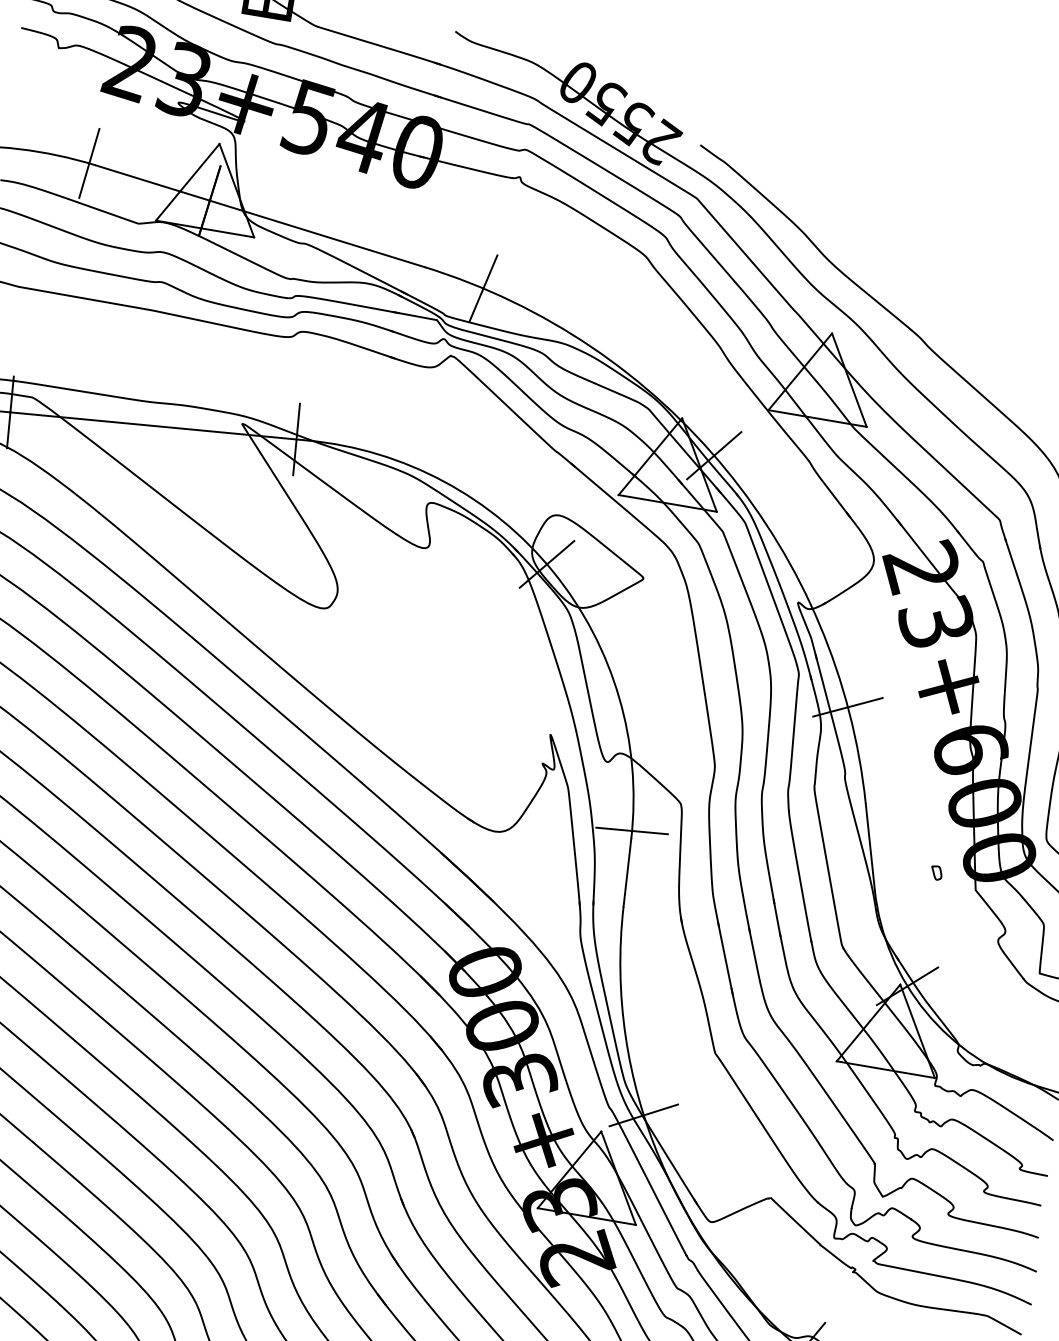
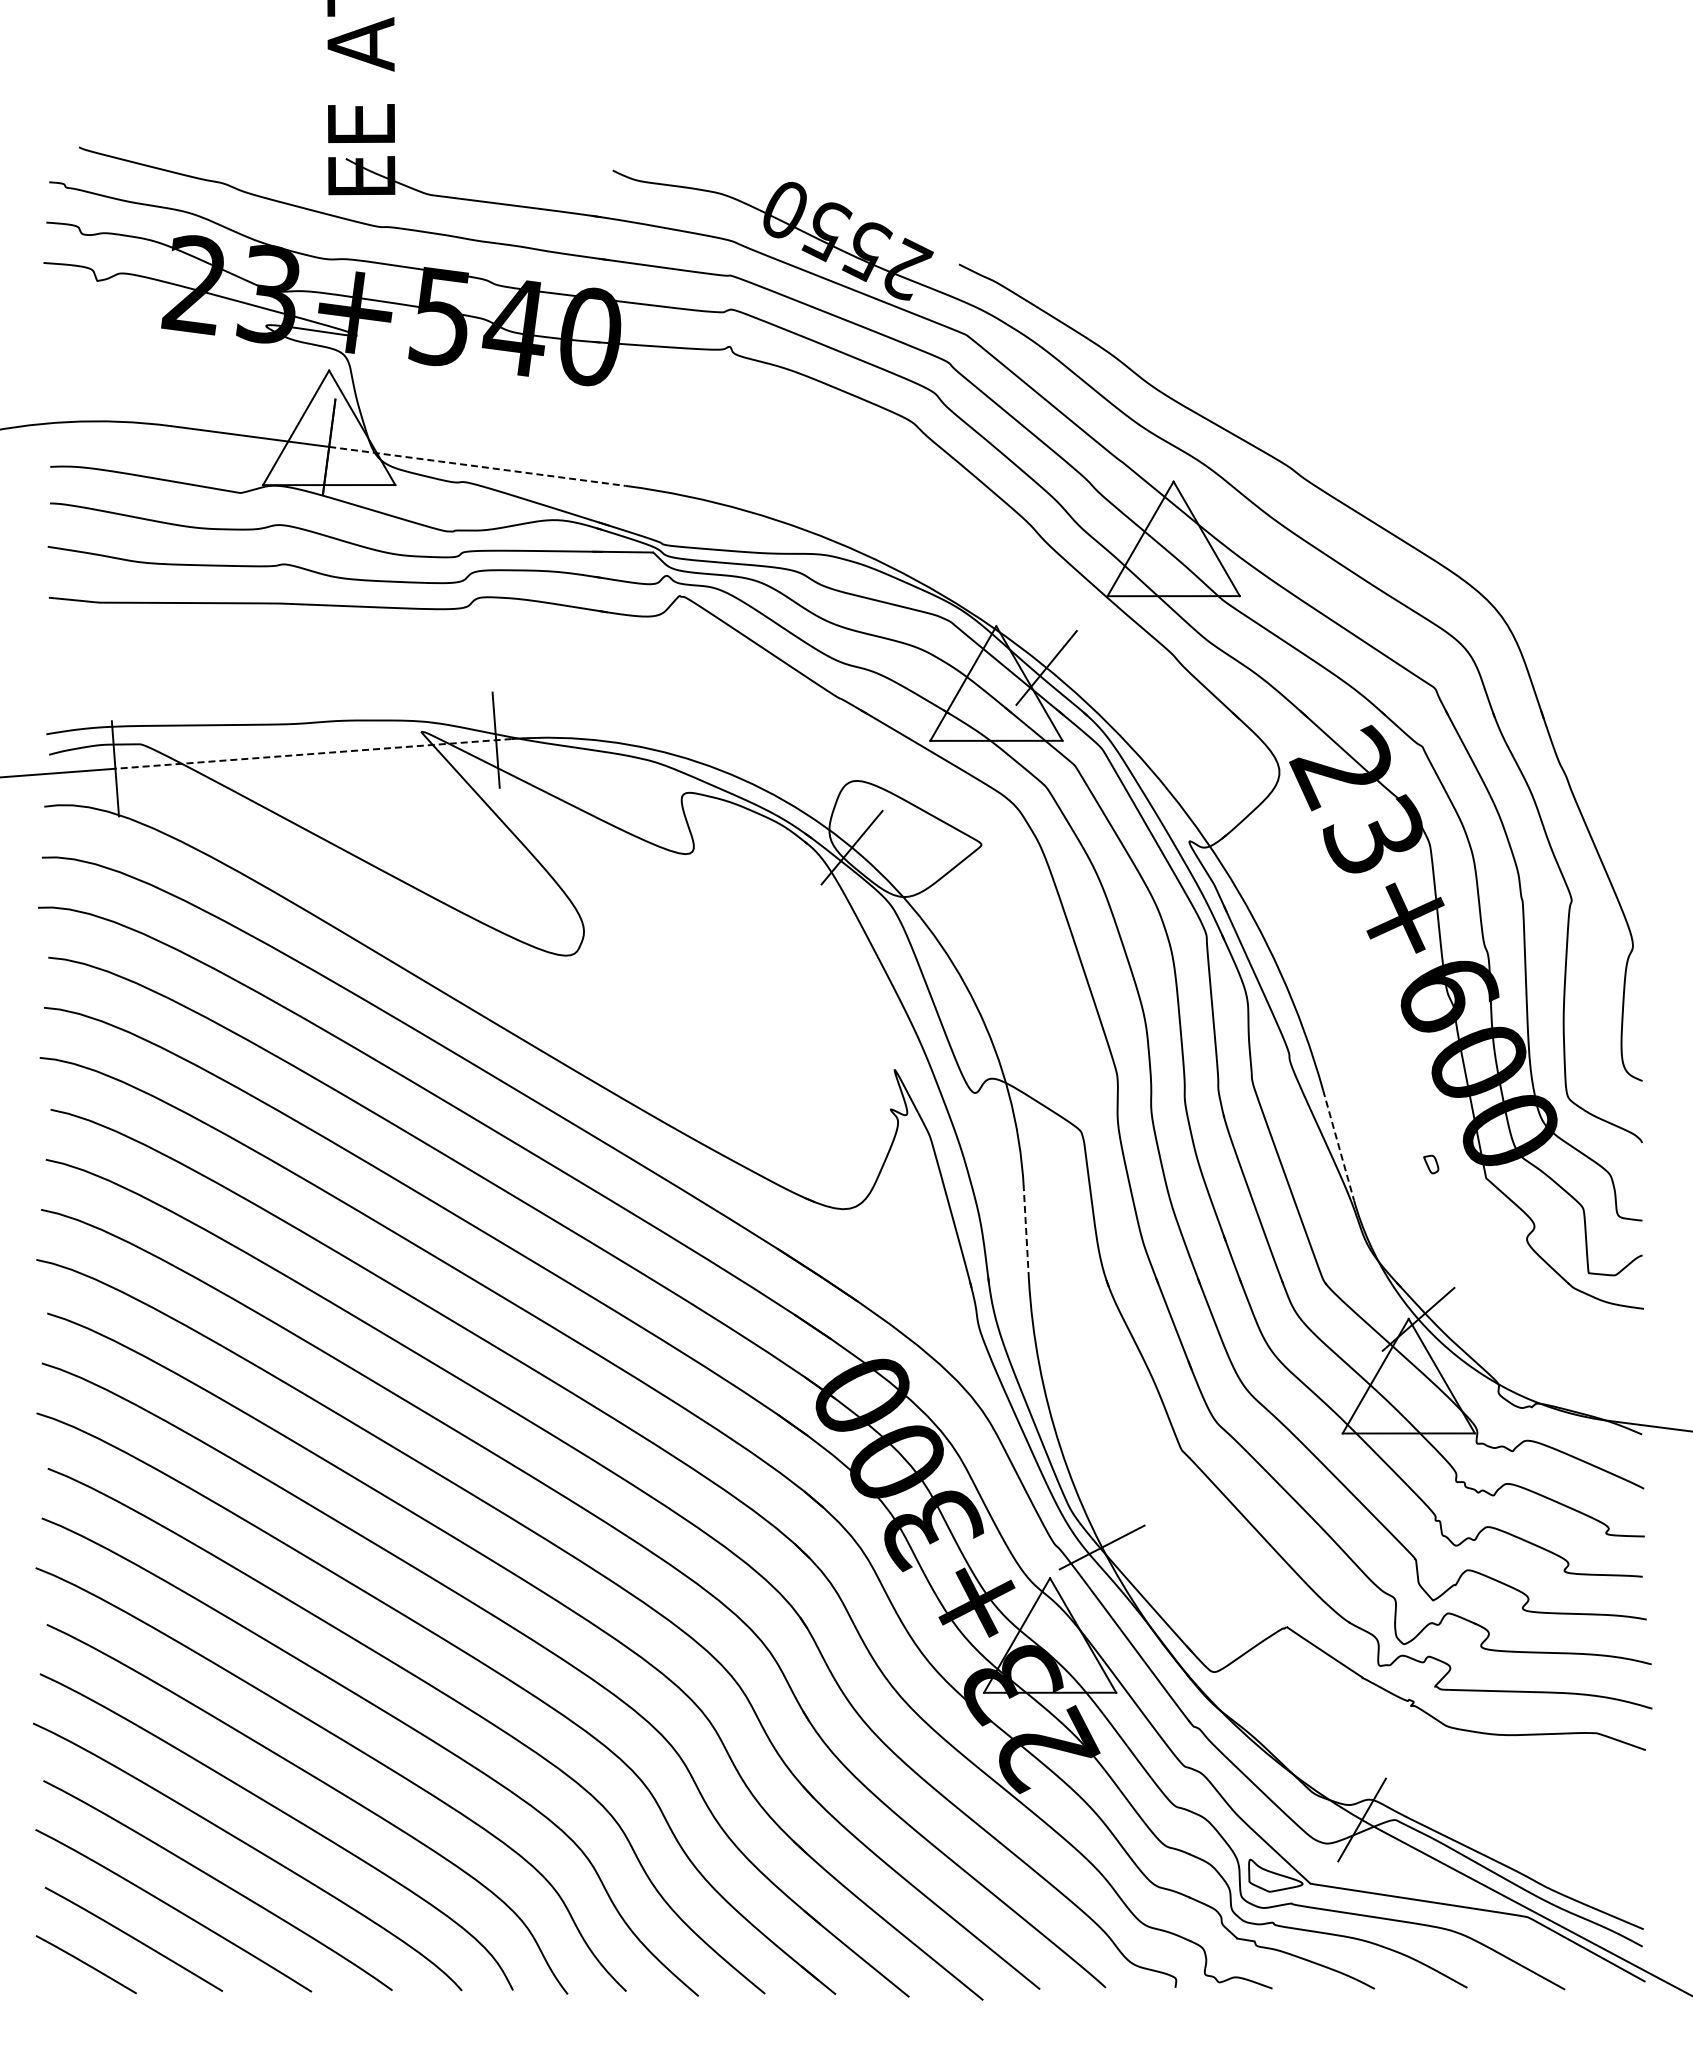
line: (89, 162) -> (162, 424), removed
line: (317, 234) -> (477, 466), solid -> dashed
line: (483, 288) -> (706, 500), removed
line: (159, 426) -> (313, 753), solid -> dashed
line: (847, 707) -> (1277, 967), removed
line: (631, 830) -> (1022, 1177), removed
line: (870, 847) -> (1338, 1145), solid -> dashed
line: (627, 872) -> (1026, 1233), solid -> dashed

